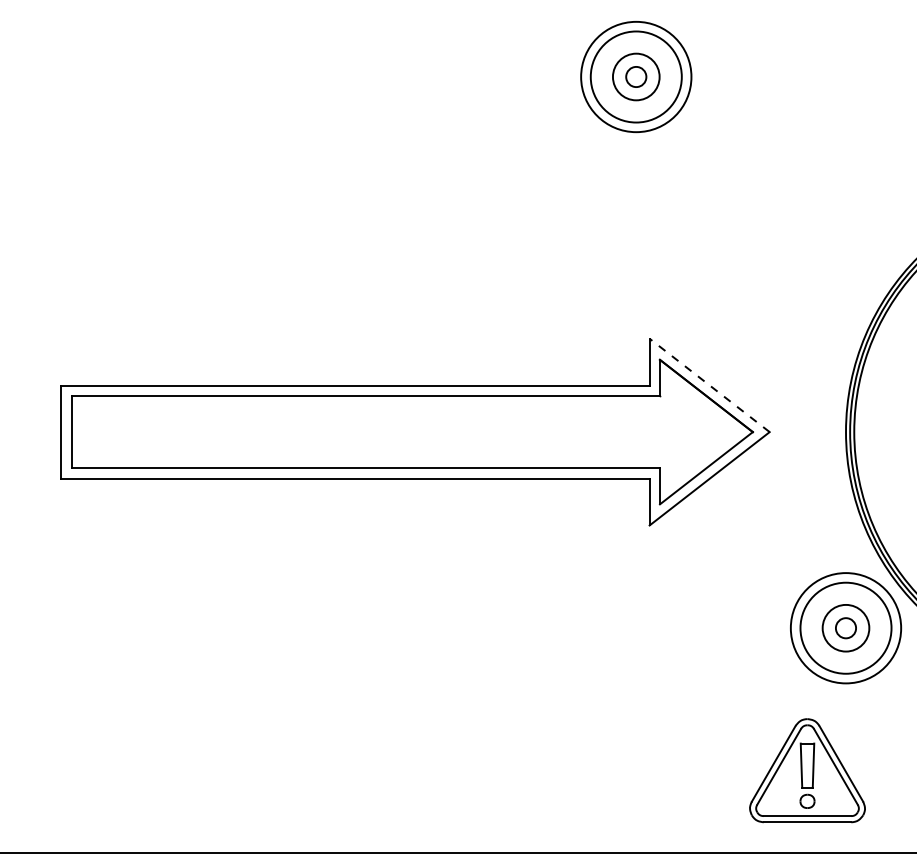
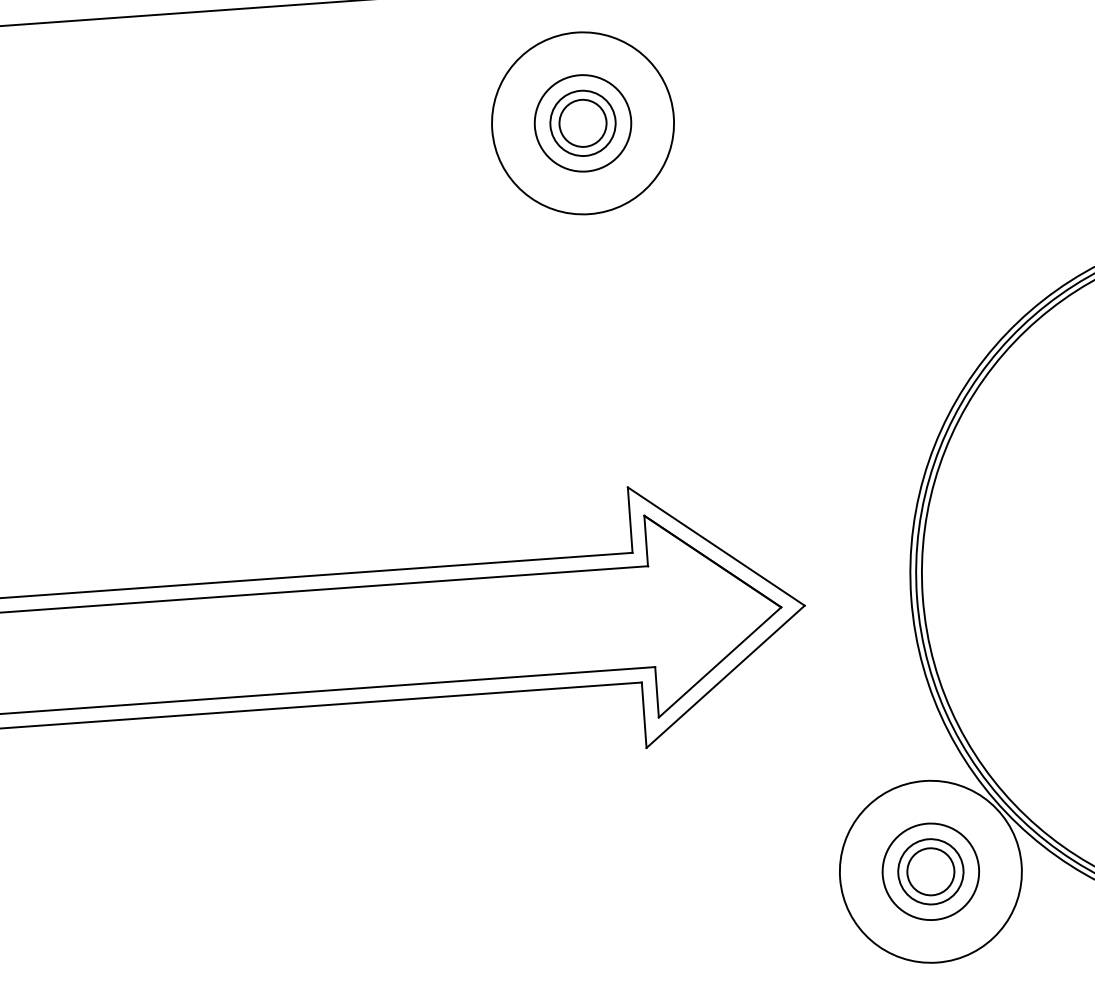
circle: (635, 76) -> (581, 122), size x0.62
circle: (636, 76) -> (583, 122), size x1.43
circle: (636, 76) -> (583, 122), size x1.67
line: (709, 385) -> (716, 546), dashed -> solid
circle: (845, 627) -> (930, 870), size x0.62
circle: (845, 628) -> (930, 872), size x1.43
circle: (845, 628) -> (930, 872), size x1.67

